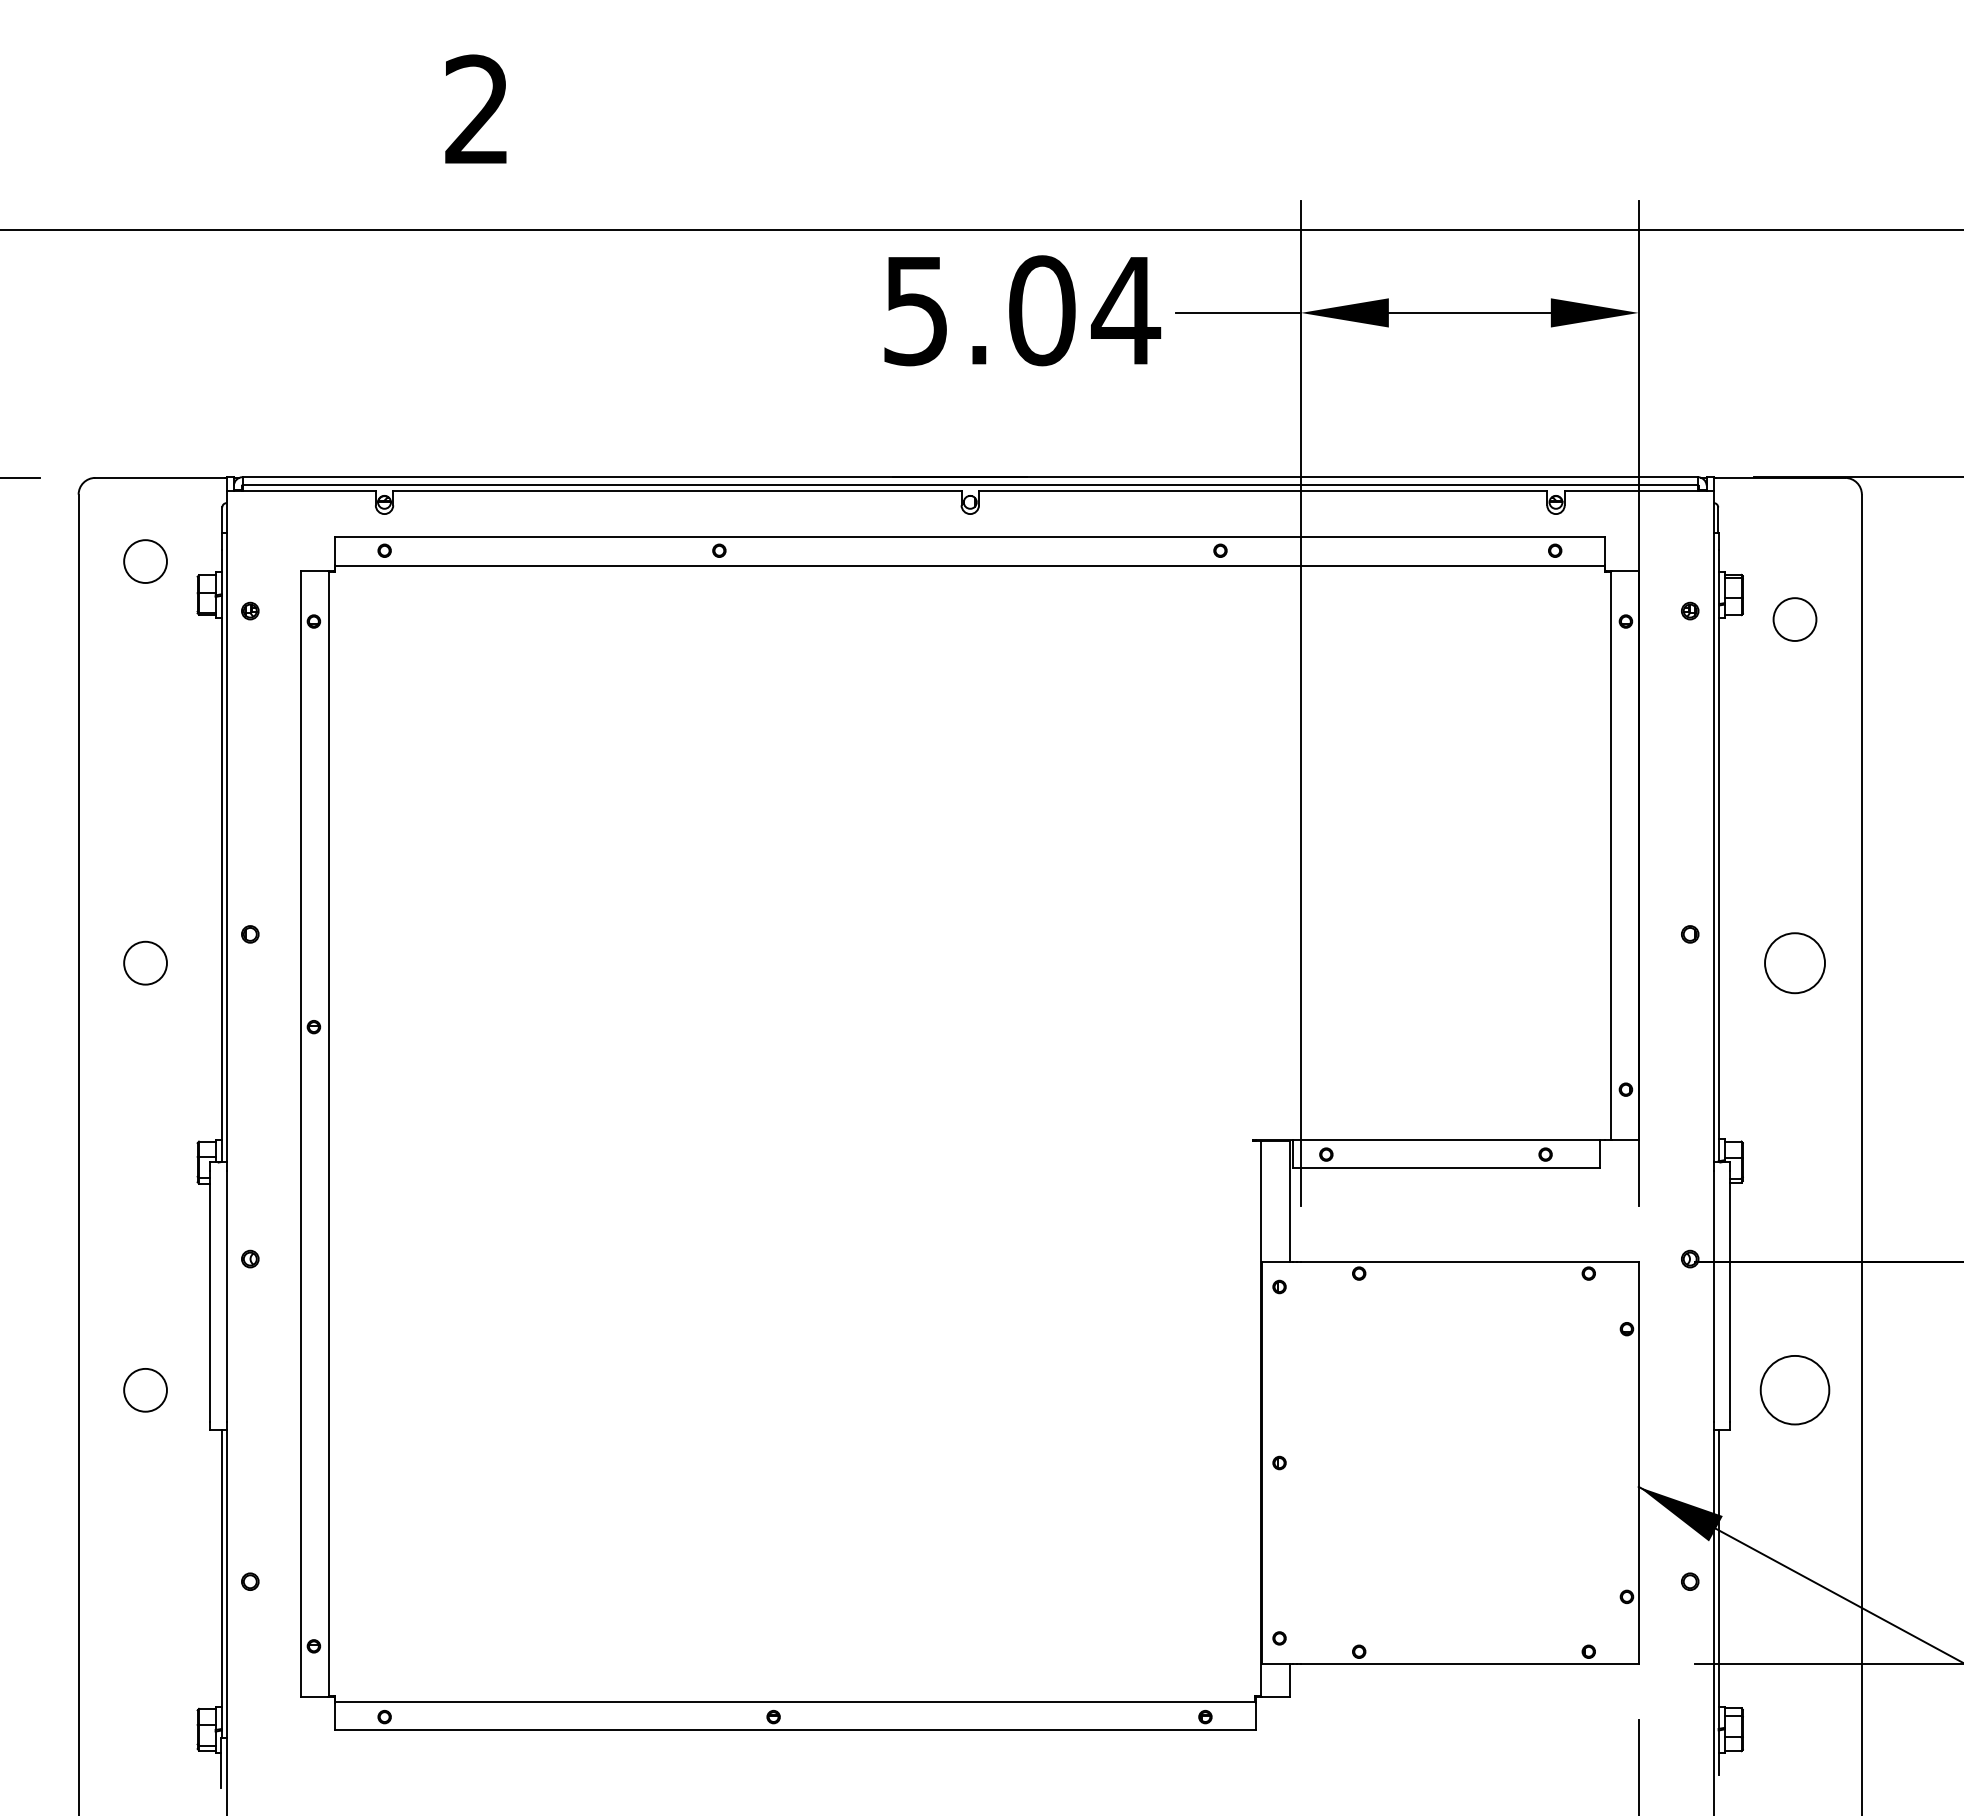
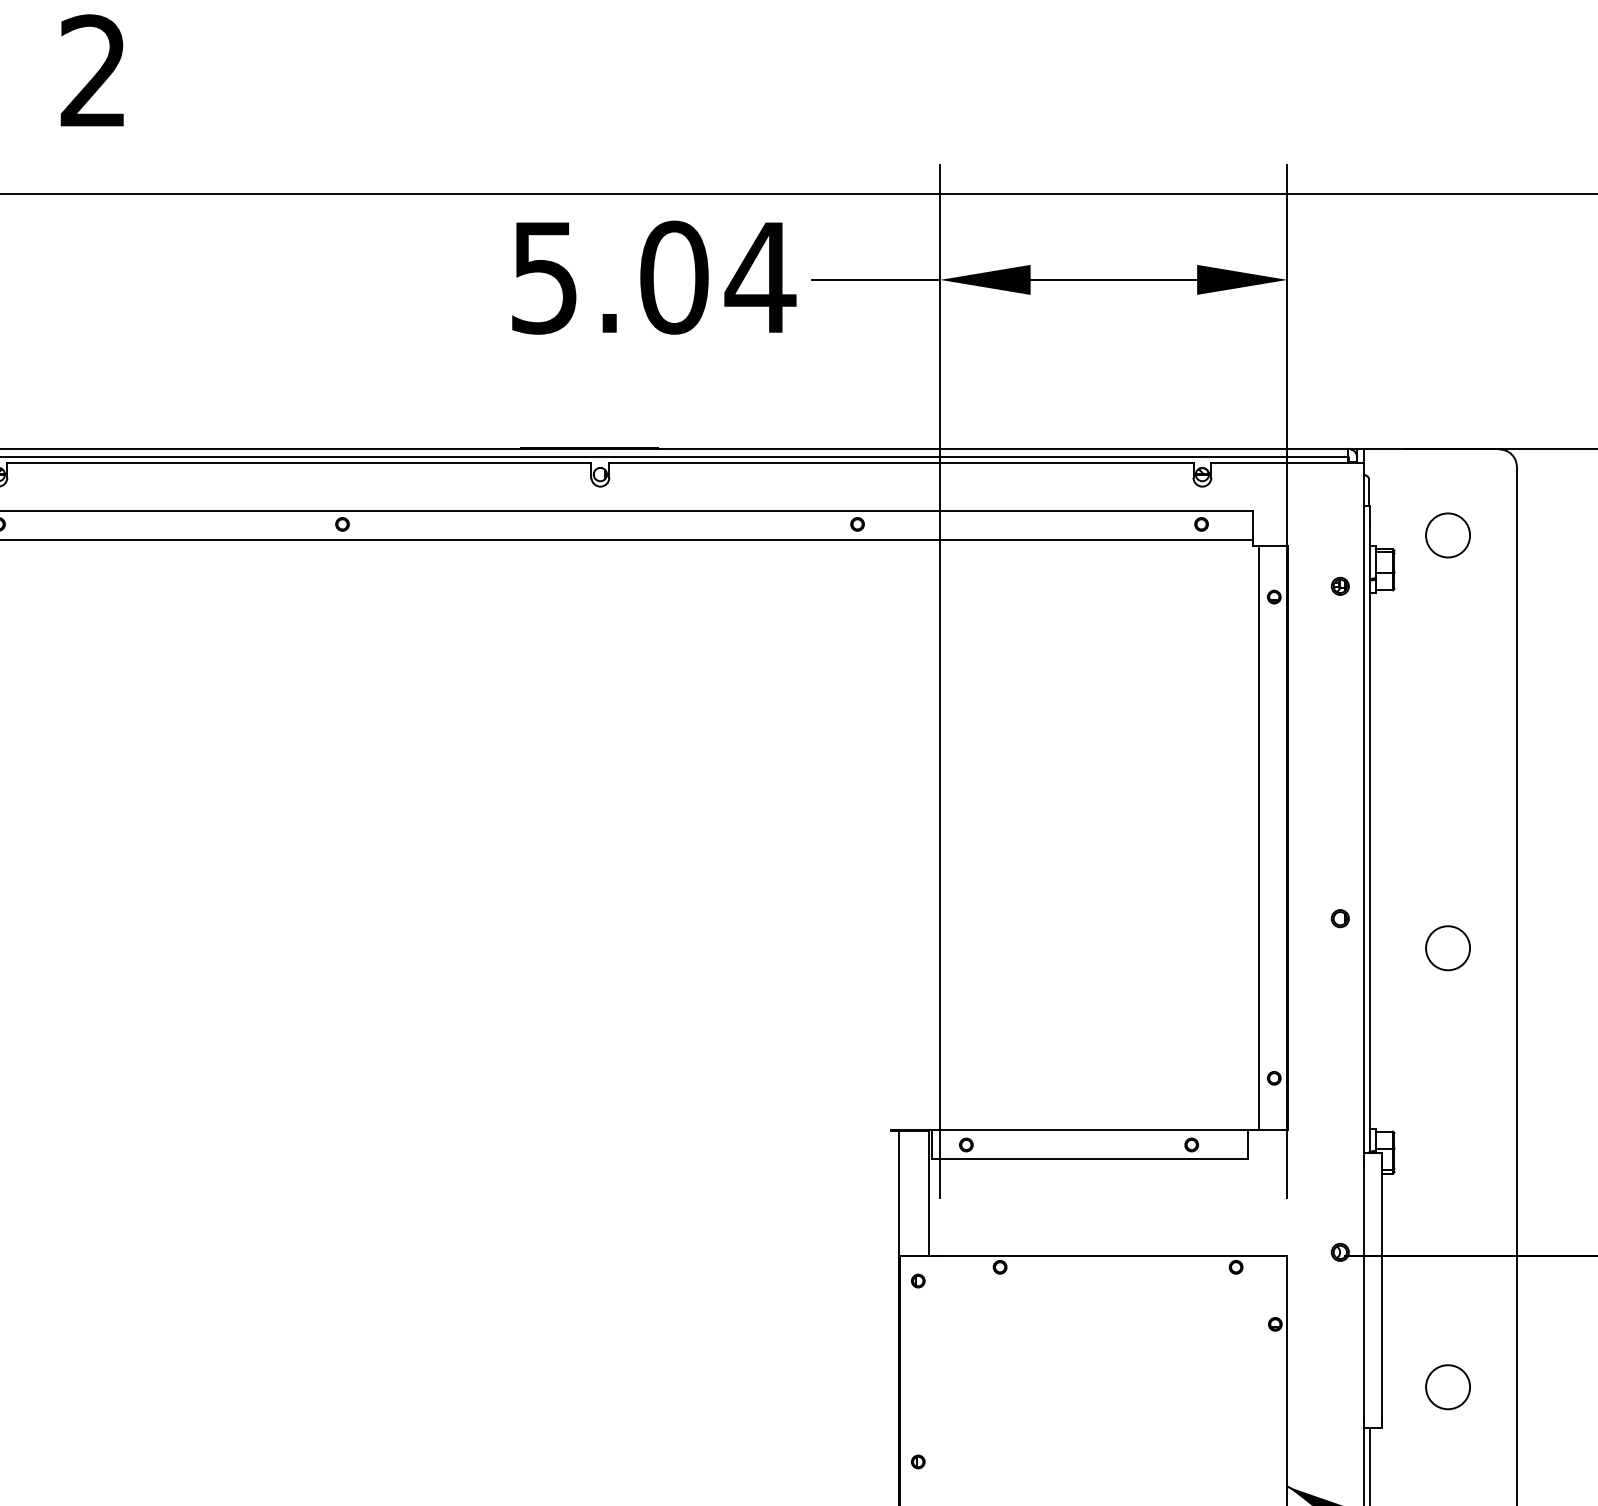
circle: (1794, 619) -> (1447, 535), moved
circle: (1794, 962) -> (1447, 947), size x0.71
circle: (1794, 1390) -> (1447, 1387), size x0.62

